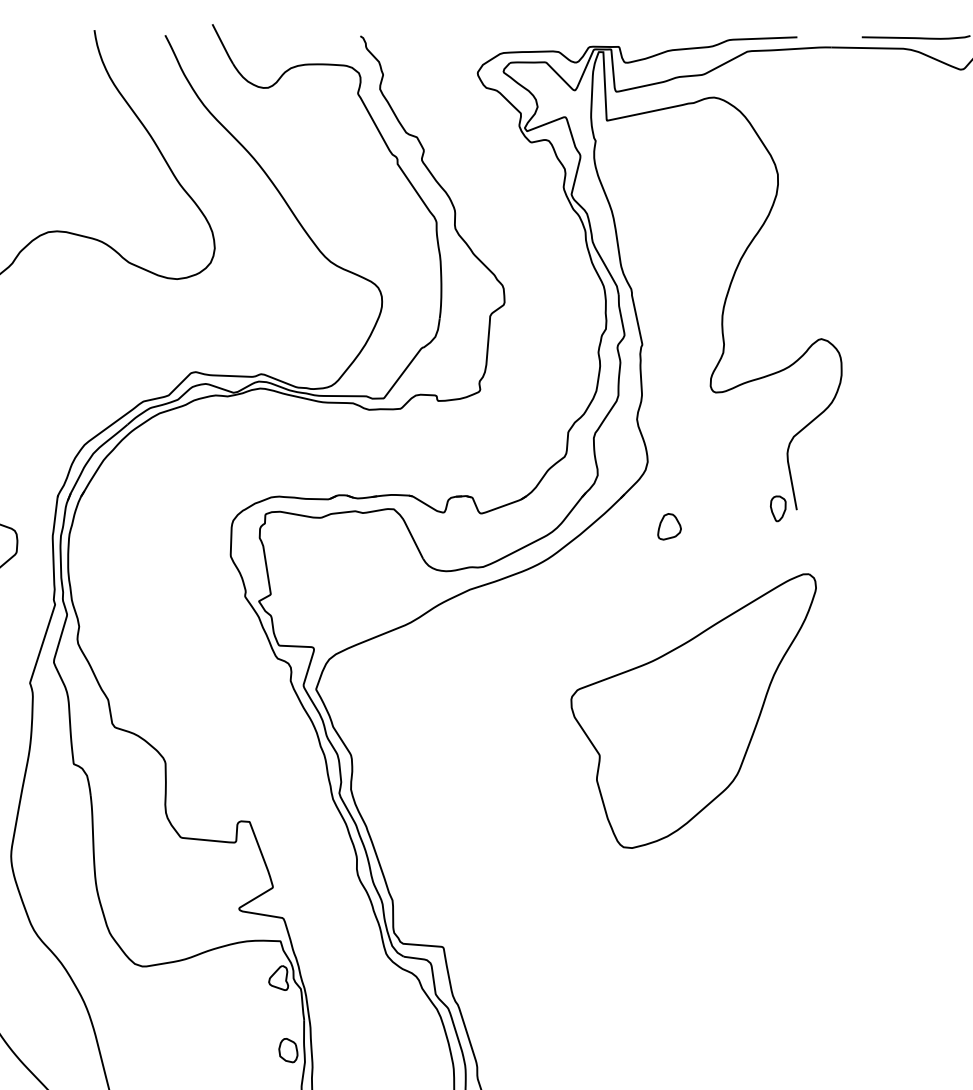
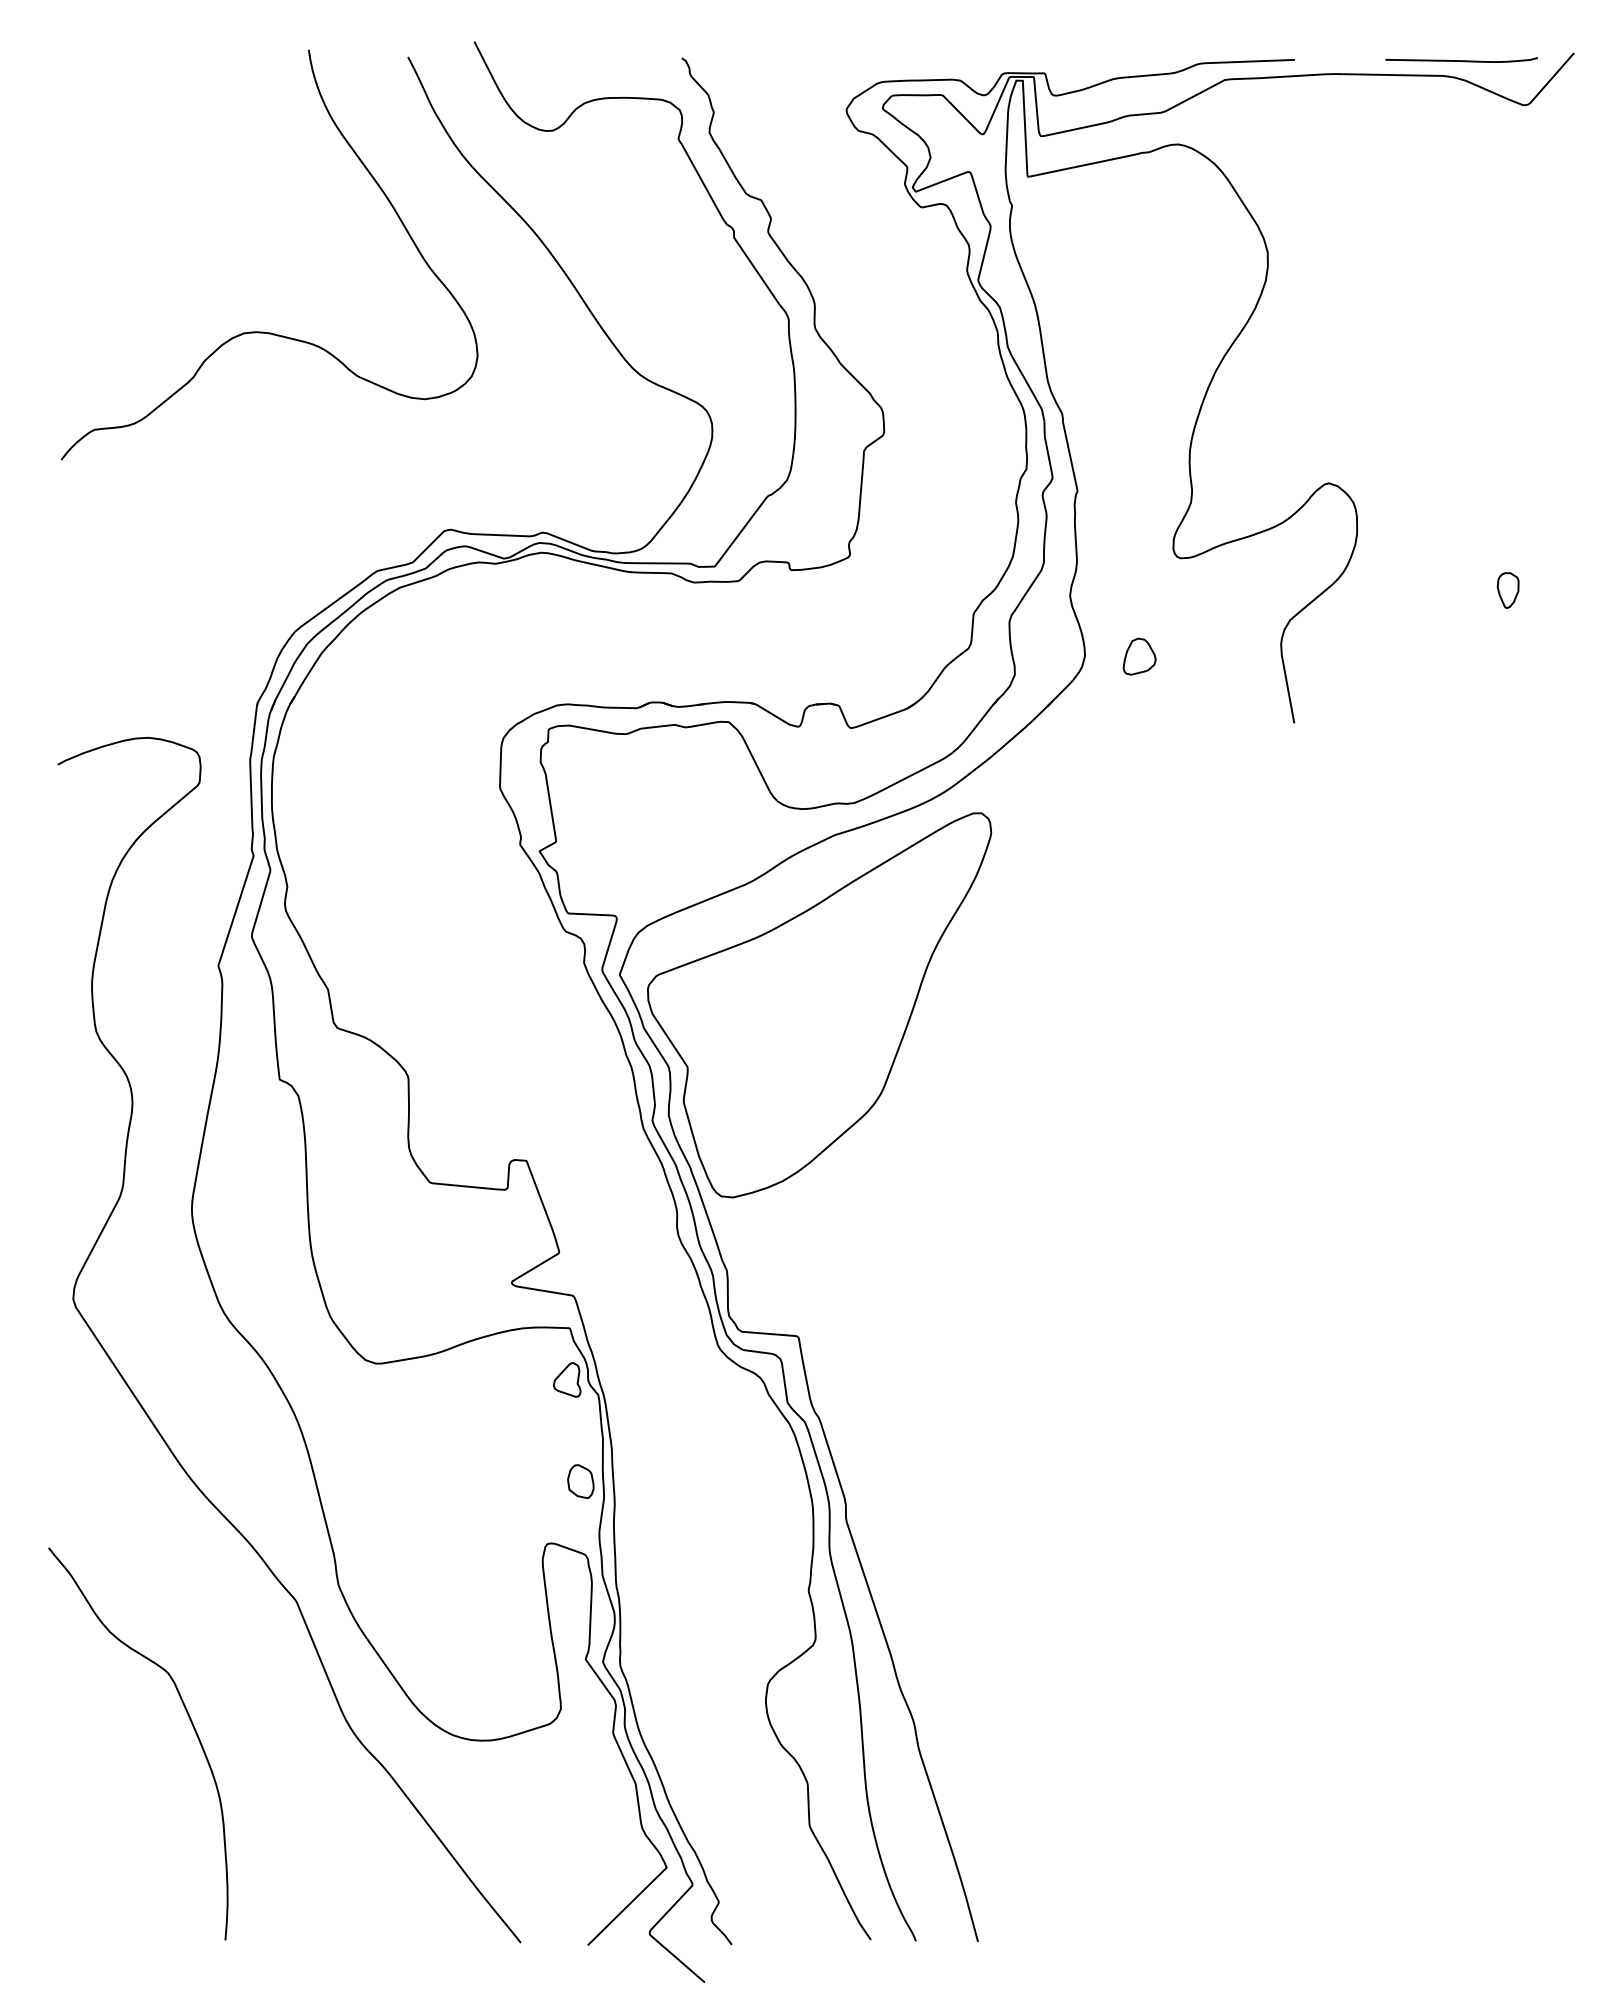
part: (777, 508) -> (1507, 590), moved
part: (669, 526) -> (1139, 656), moved
part: (693, 711) -> (819, 1005), moved

